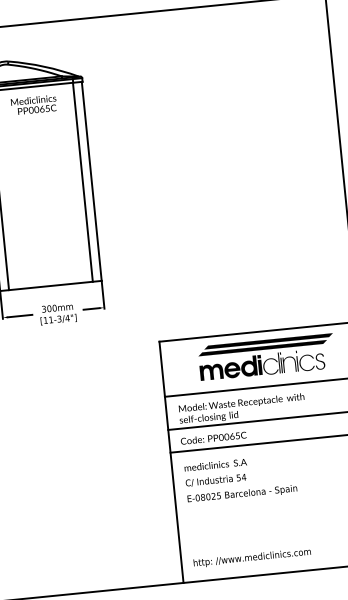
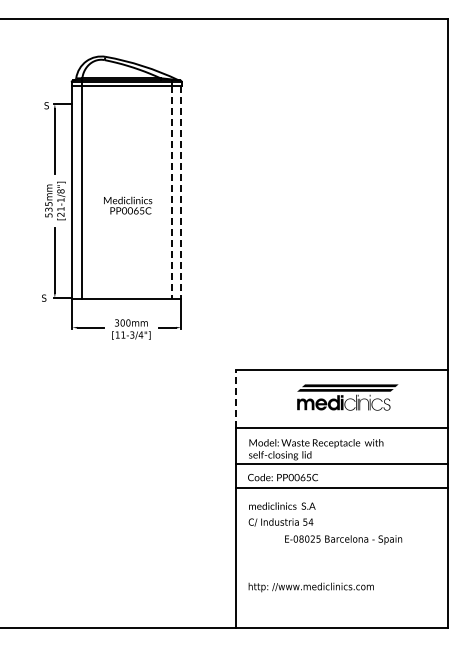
text: (34, 104) -> (128, 205), moved
line: (92, 182) -> (181, 193), solid -> dashed
line: (82, 183) -> (171, 193), solid -> dashed
part: (266, 357) -> (347, 397), size x0.7
line: (161, 368) -> (235, 398), solid -> dashed
text: (242, 493) -> (343, 539), moved
text: (251, 558) -> (310, 587), moved

